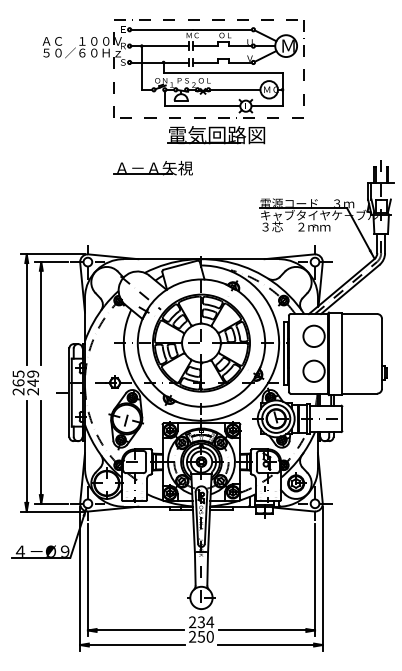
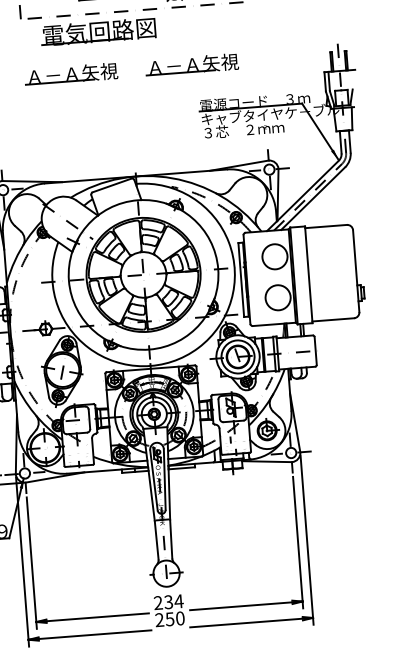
part: (216, 135) -> (98, 32), moved
part: (255, 168) -> (191, 65), added

